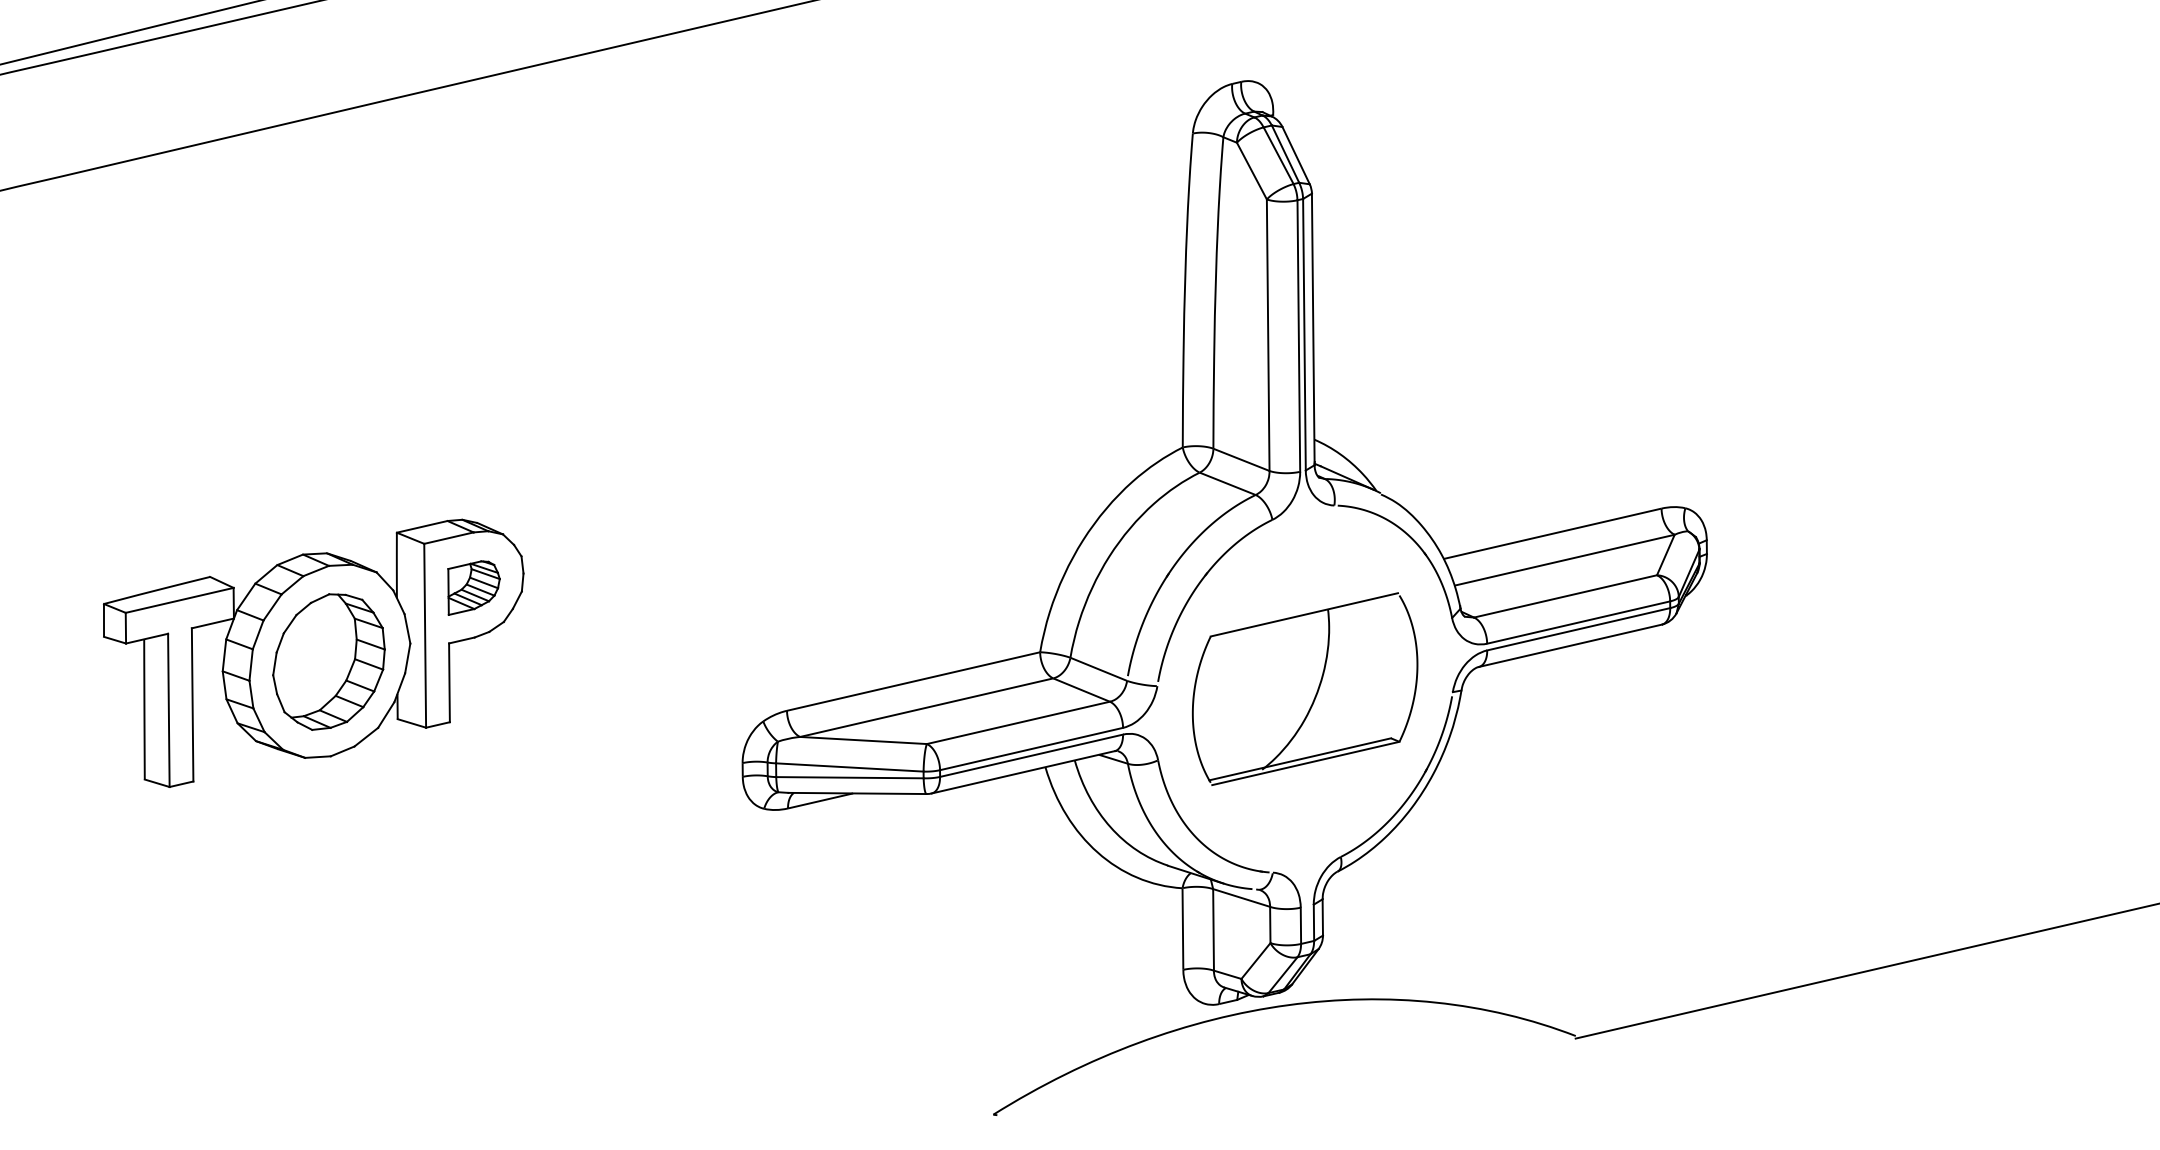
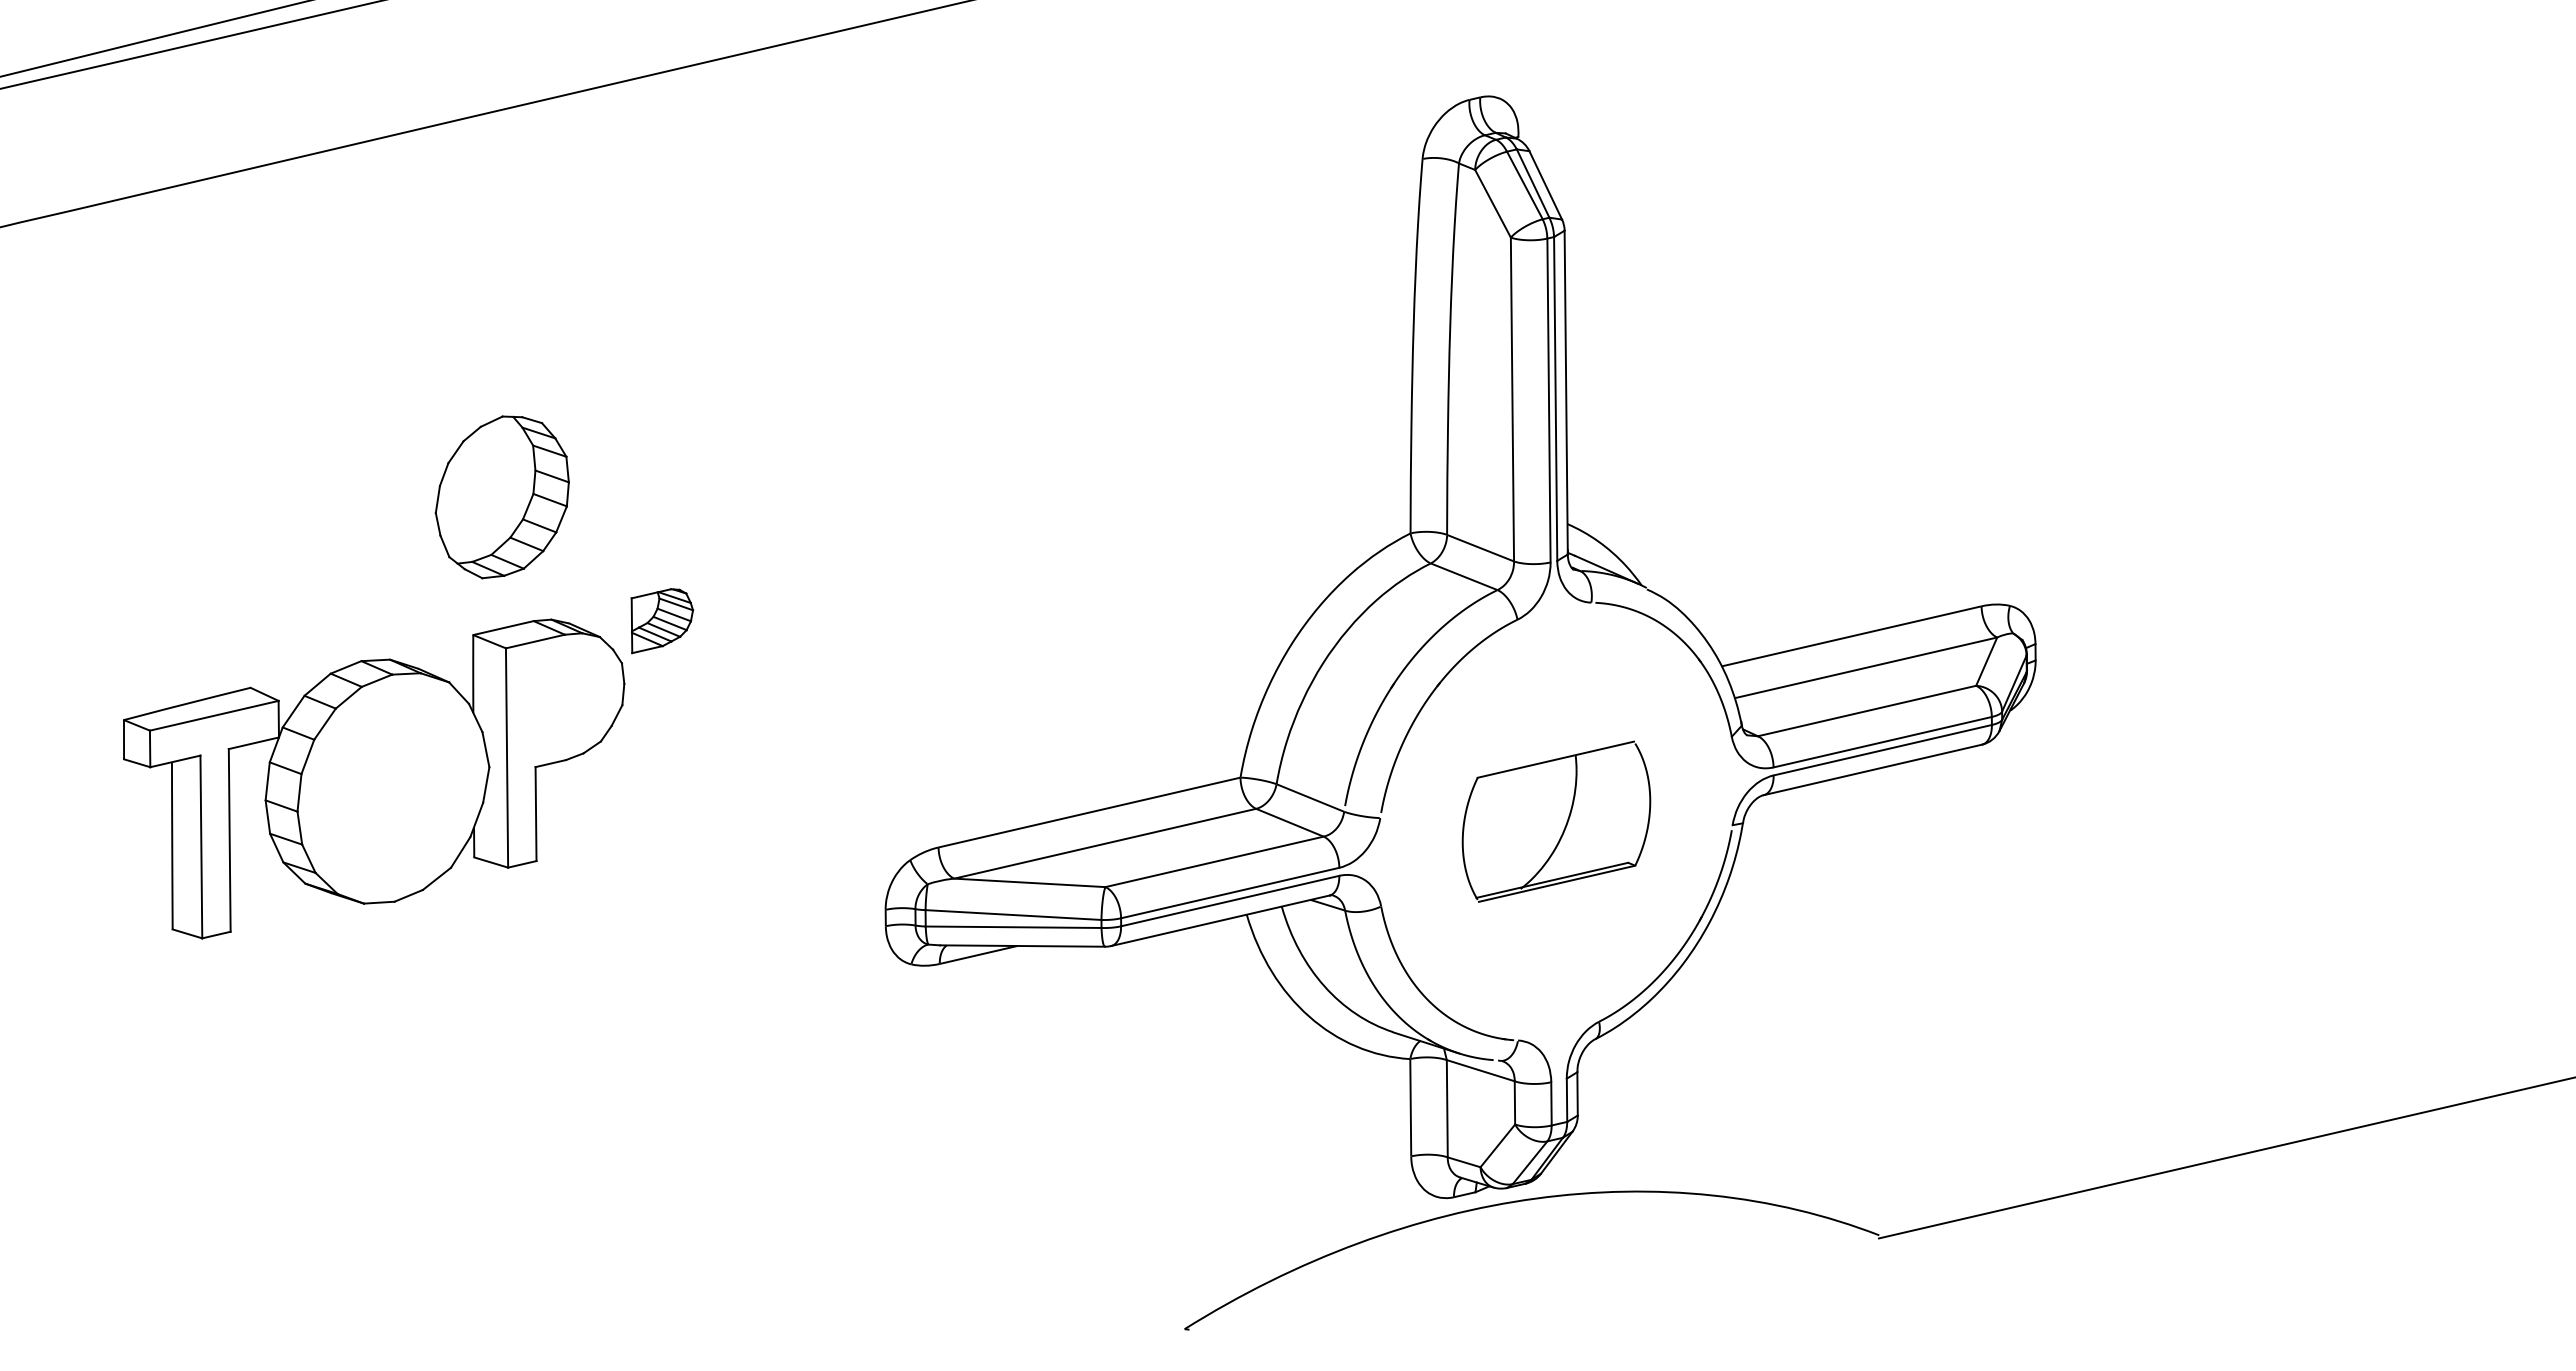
part: (474, 588) -> (662, 621), moved
part: (328, 662) -> (501, 497), moved
part: (1305, 689) -> (1556, 821), size x0.7

